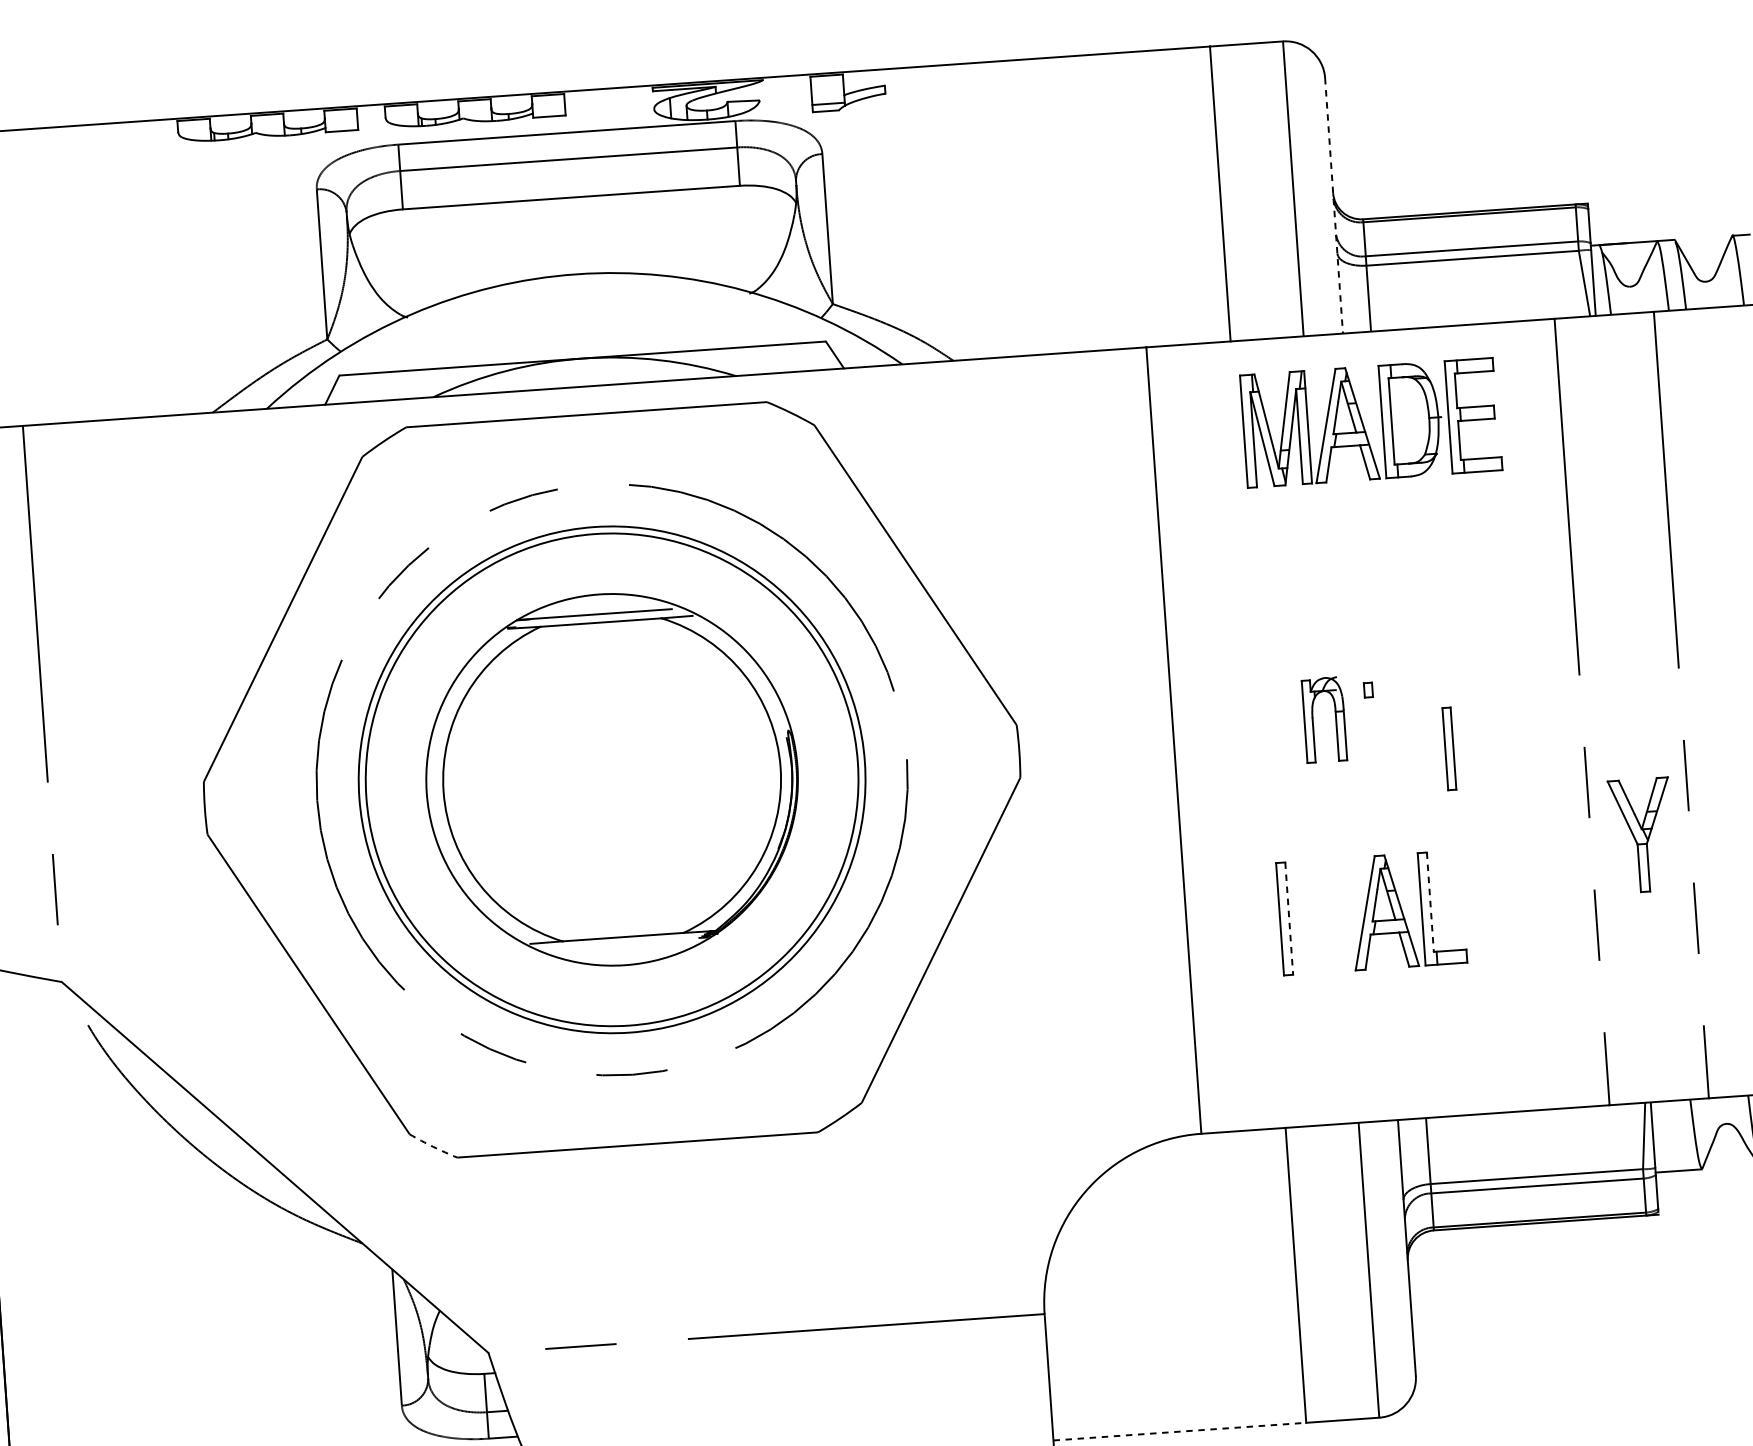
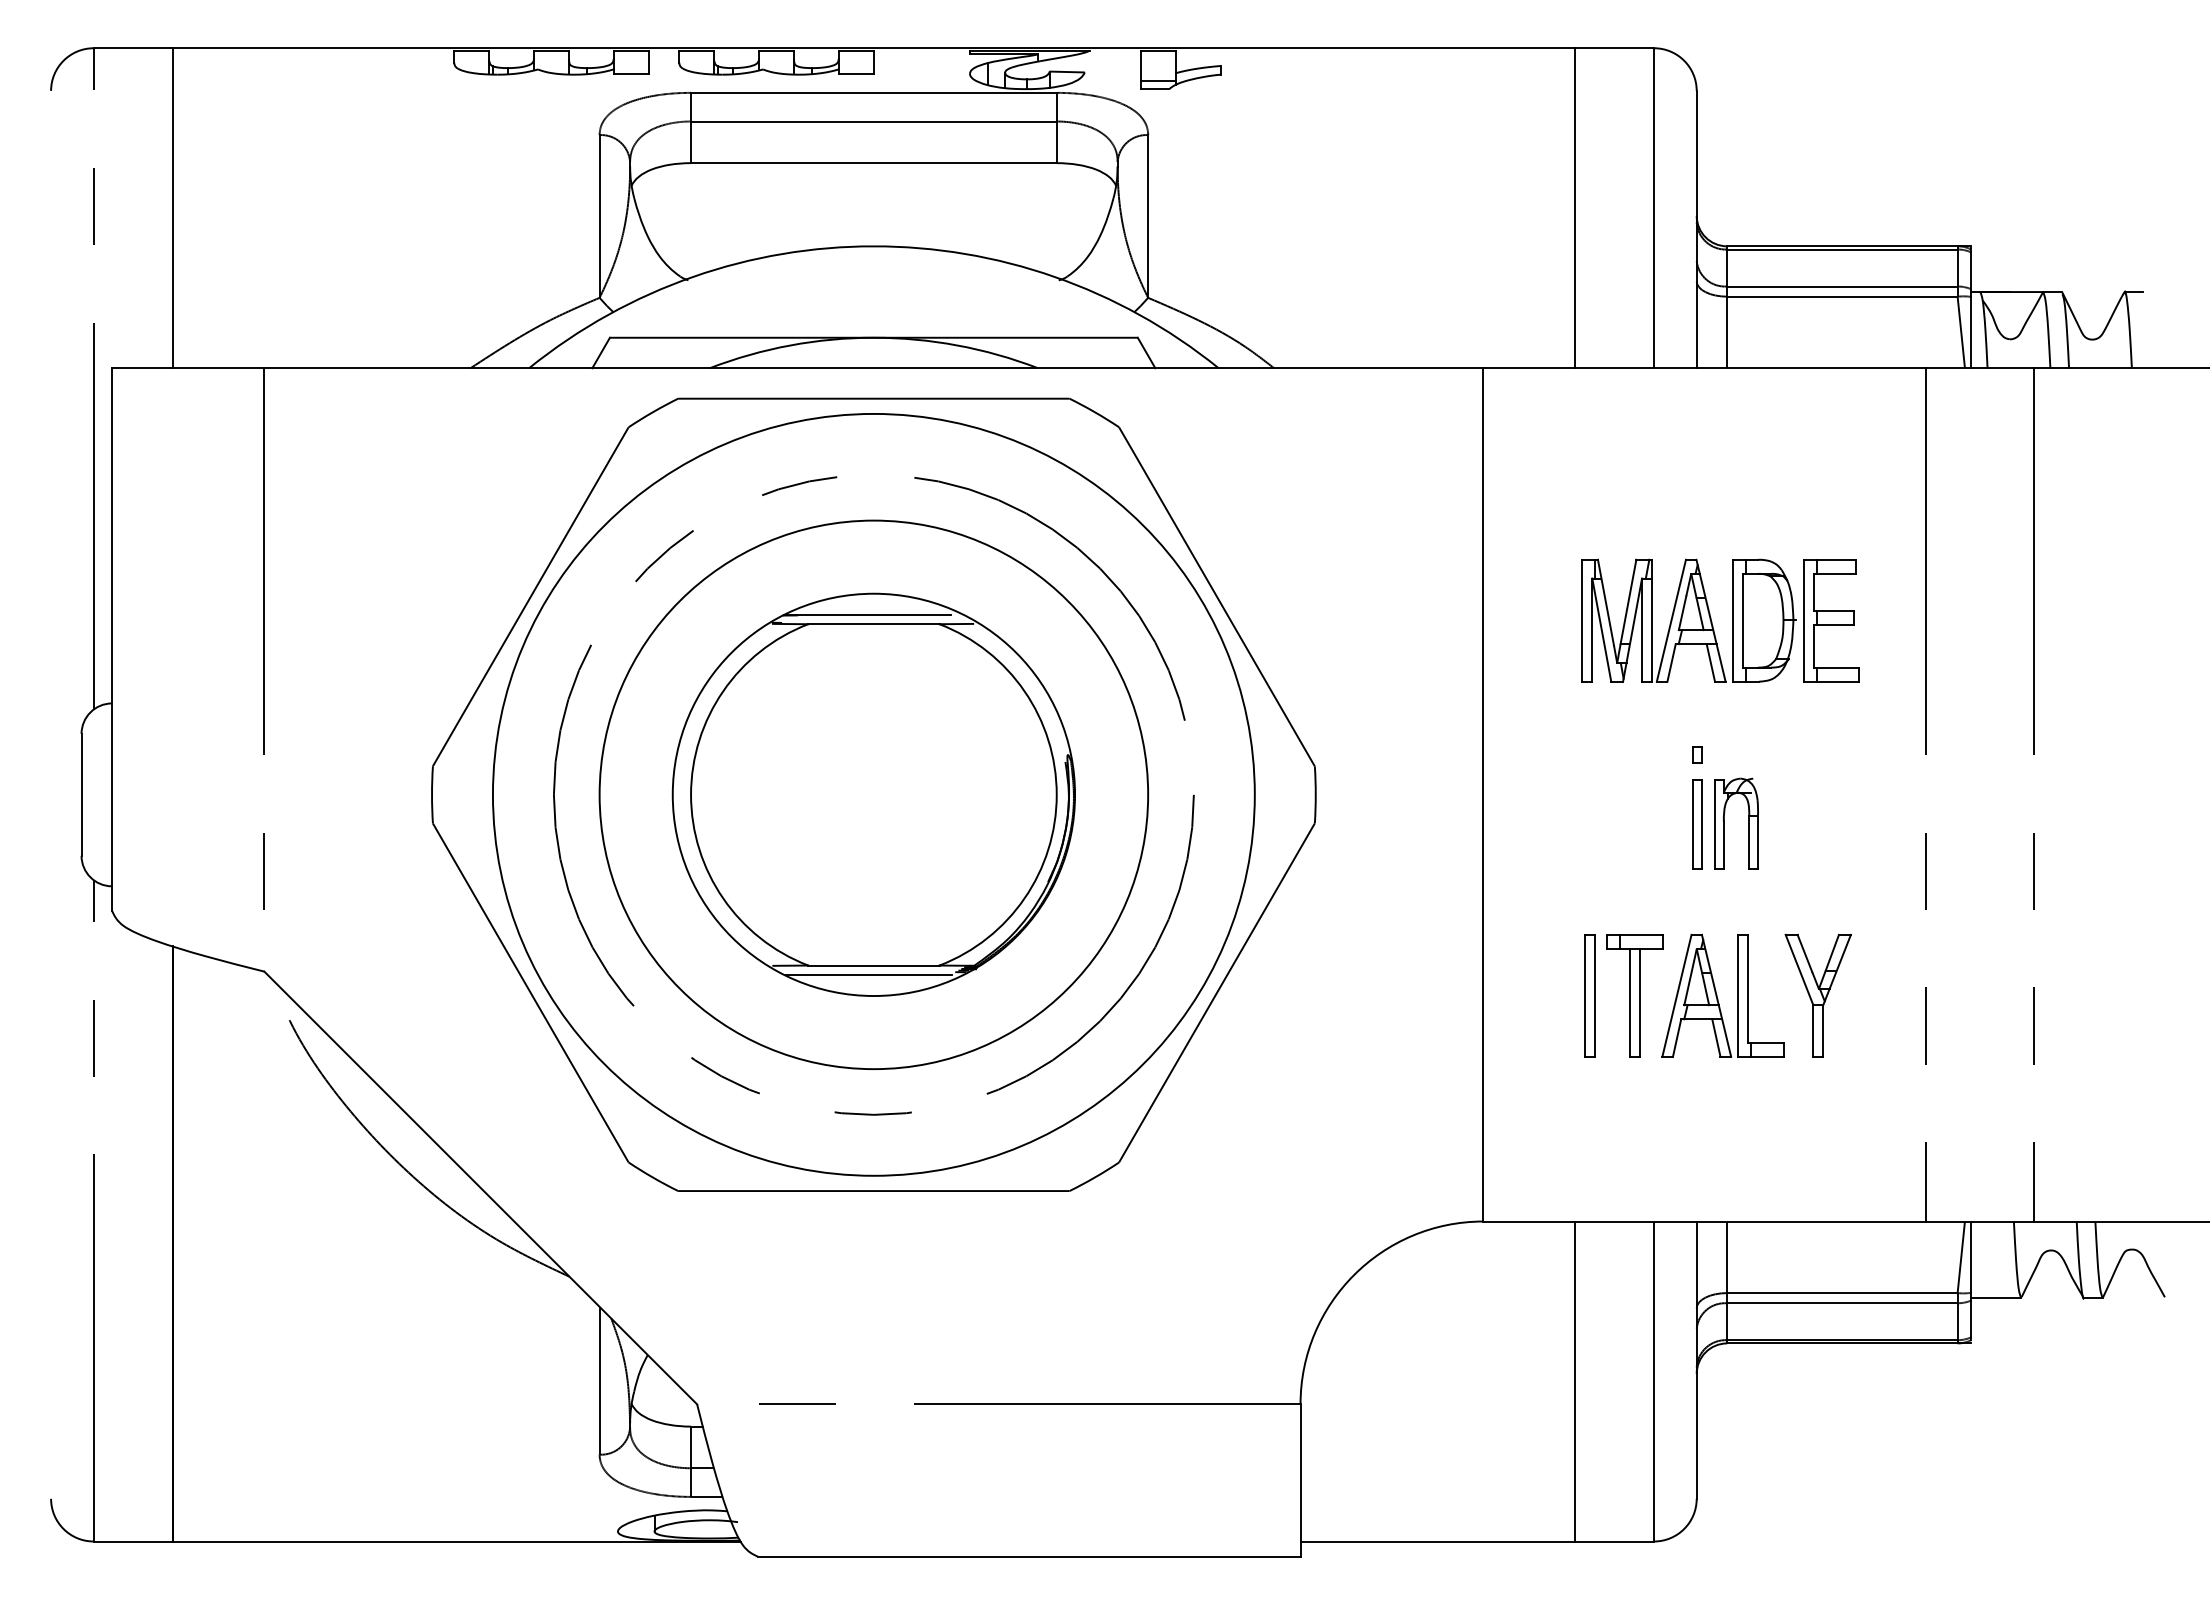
line: (1333, 205) -> (1696, 229), dashed -> solid
part: (1363, 424) -> (1712, 621), moved
part: (1313, 720) -> (1724, 823), moved
part: (1449, 748) -> (1697, 824), moved
circle: (611, 779) -> (873, 794), size x1.43
part: (1640, 835) -> (1817, 995), moved
line: (1430, 901) -> (1748, 988), dashed -> solid
part: (1326, 915) -> (1634, 995), added
line: (1289, 918) -> (1594, 995), dashed -> solid
line: (618, 945) -> (868, 974), added
arc: (432, 1146) -> (652, 1177), dashed -> solid
line: (1180, 1431) -> (1438, 1541), dashed -> solid

